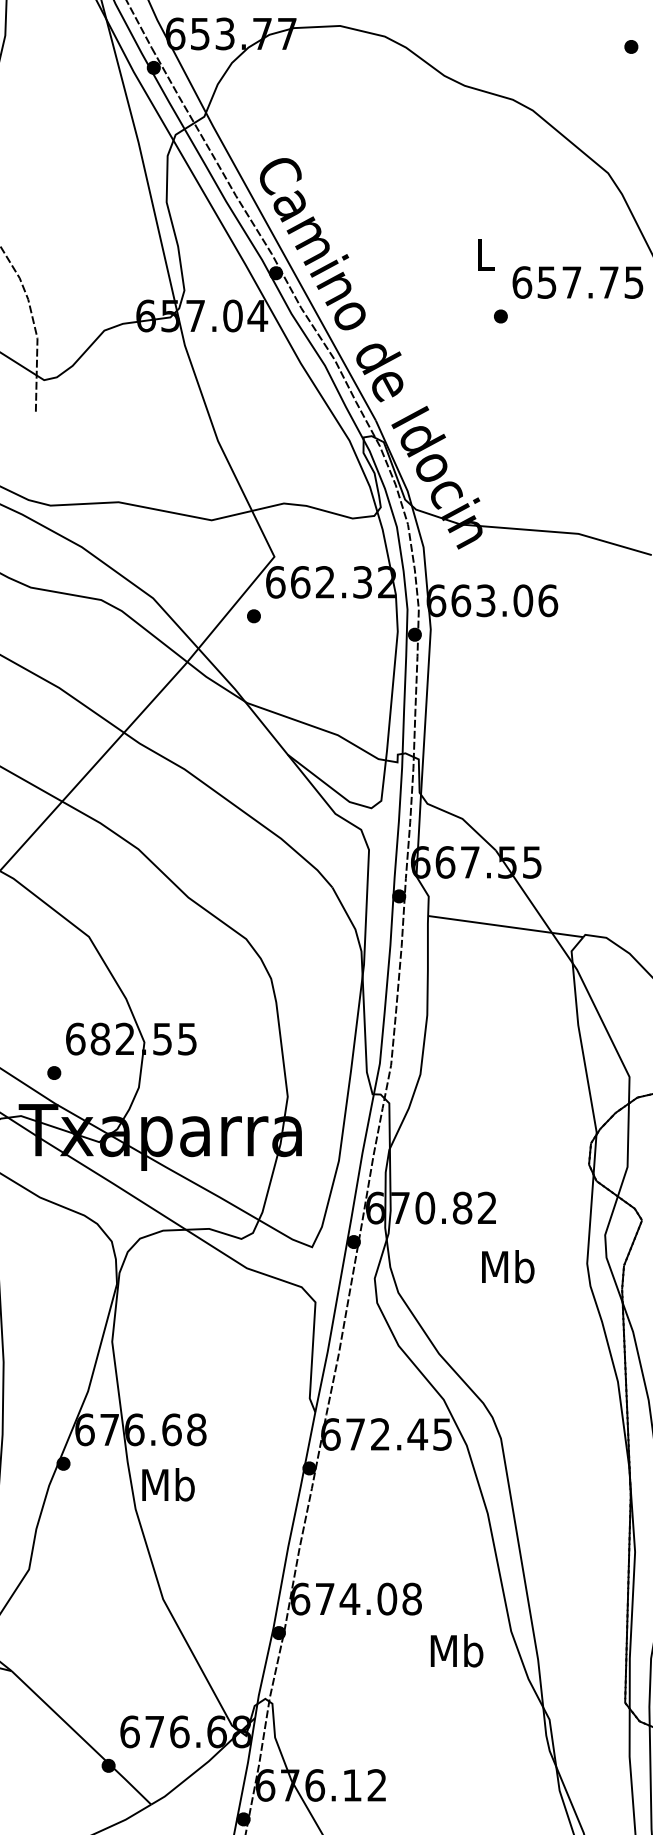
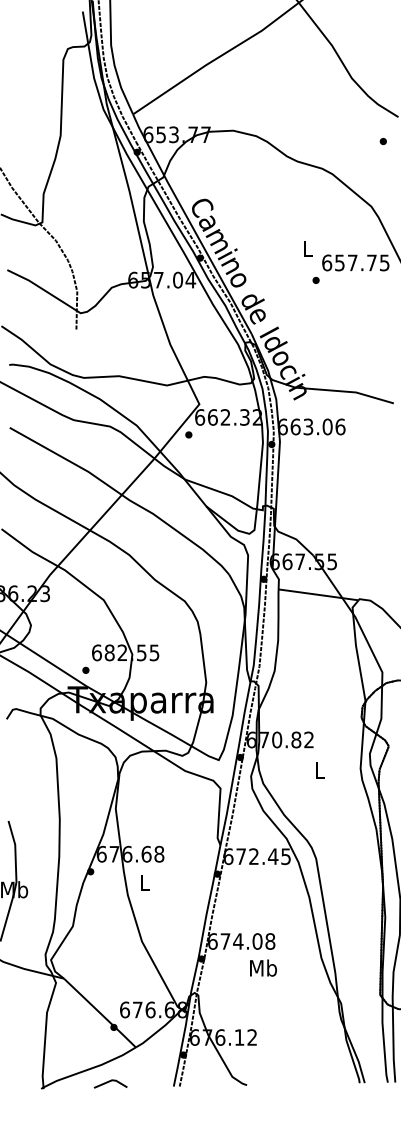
text: (507, 1265) -> (319, 769), Mb -> L
text: (167, 1484) -> (144, 882), Mb -> L
text: (457, 1649) -> (263, 967), moved

